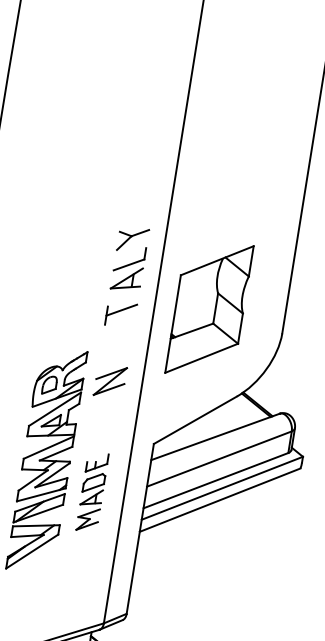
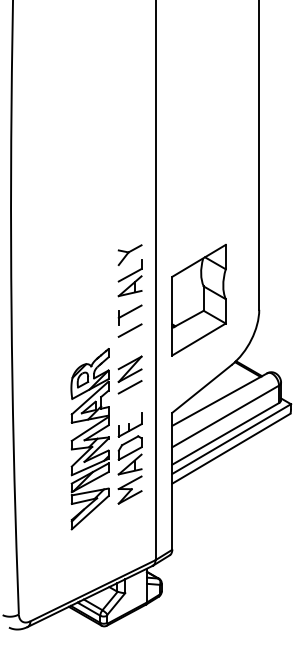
line: (117, 333) -> (129, 330), added
line: (105, 403) -> (129, 387), added
part: (91, 492) -> (129, 458), size x1.43

